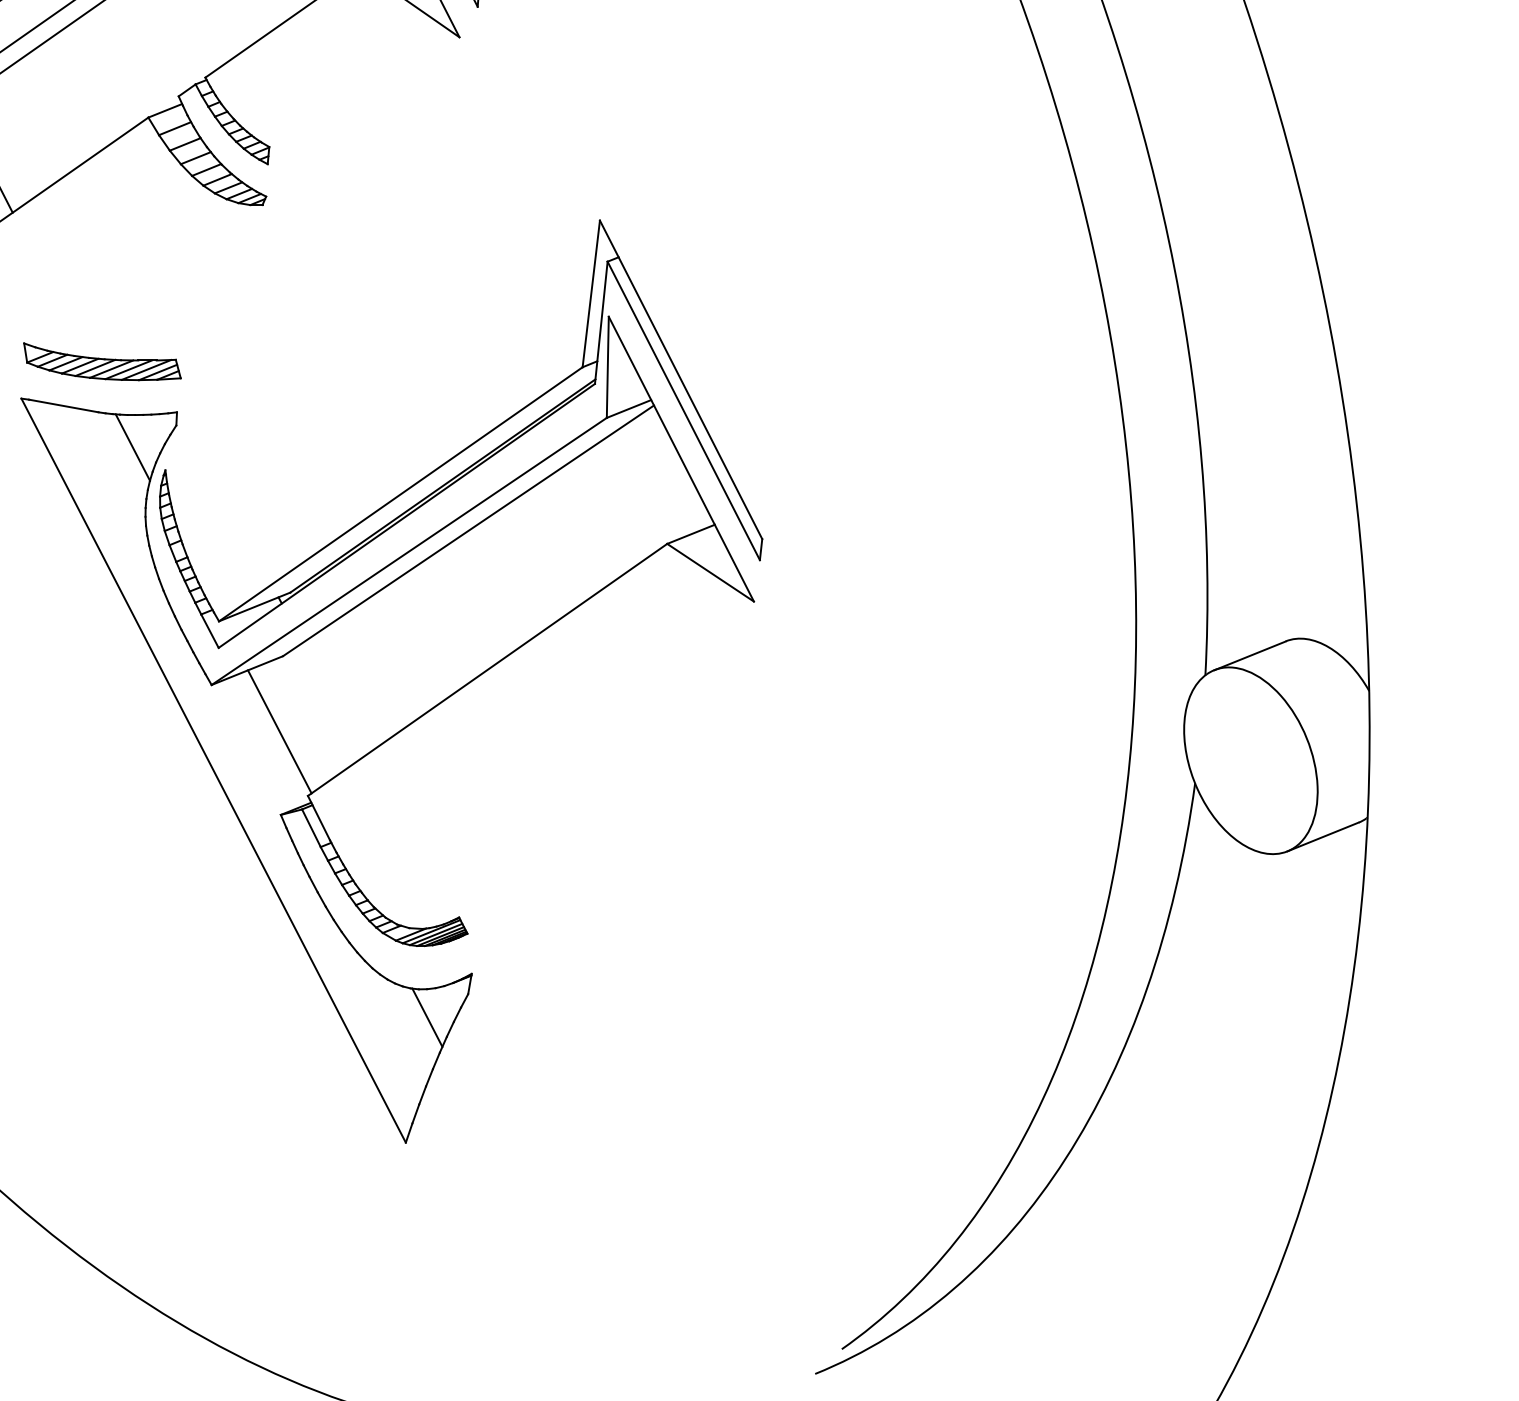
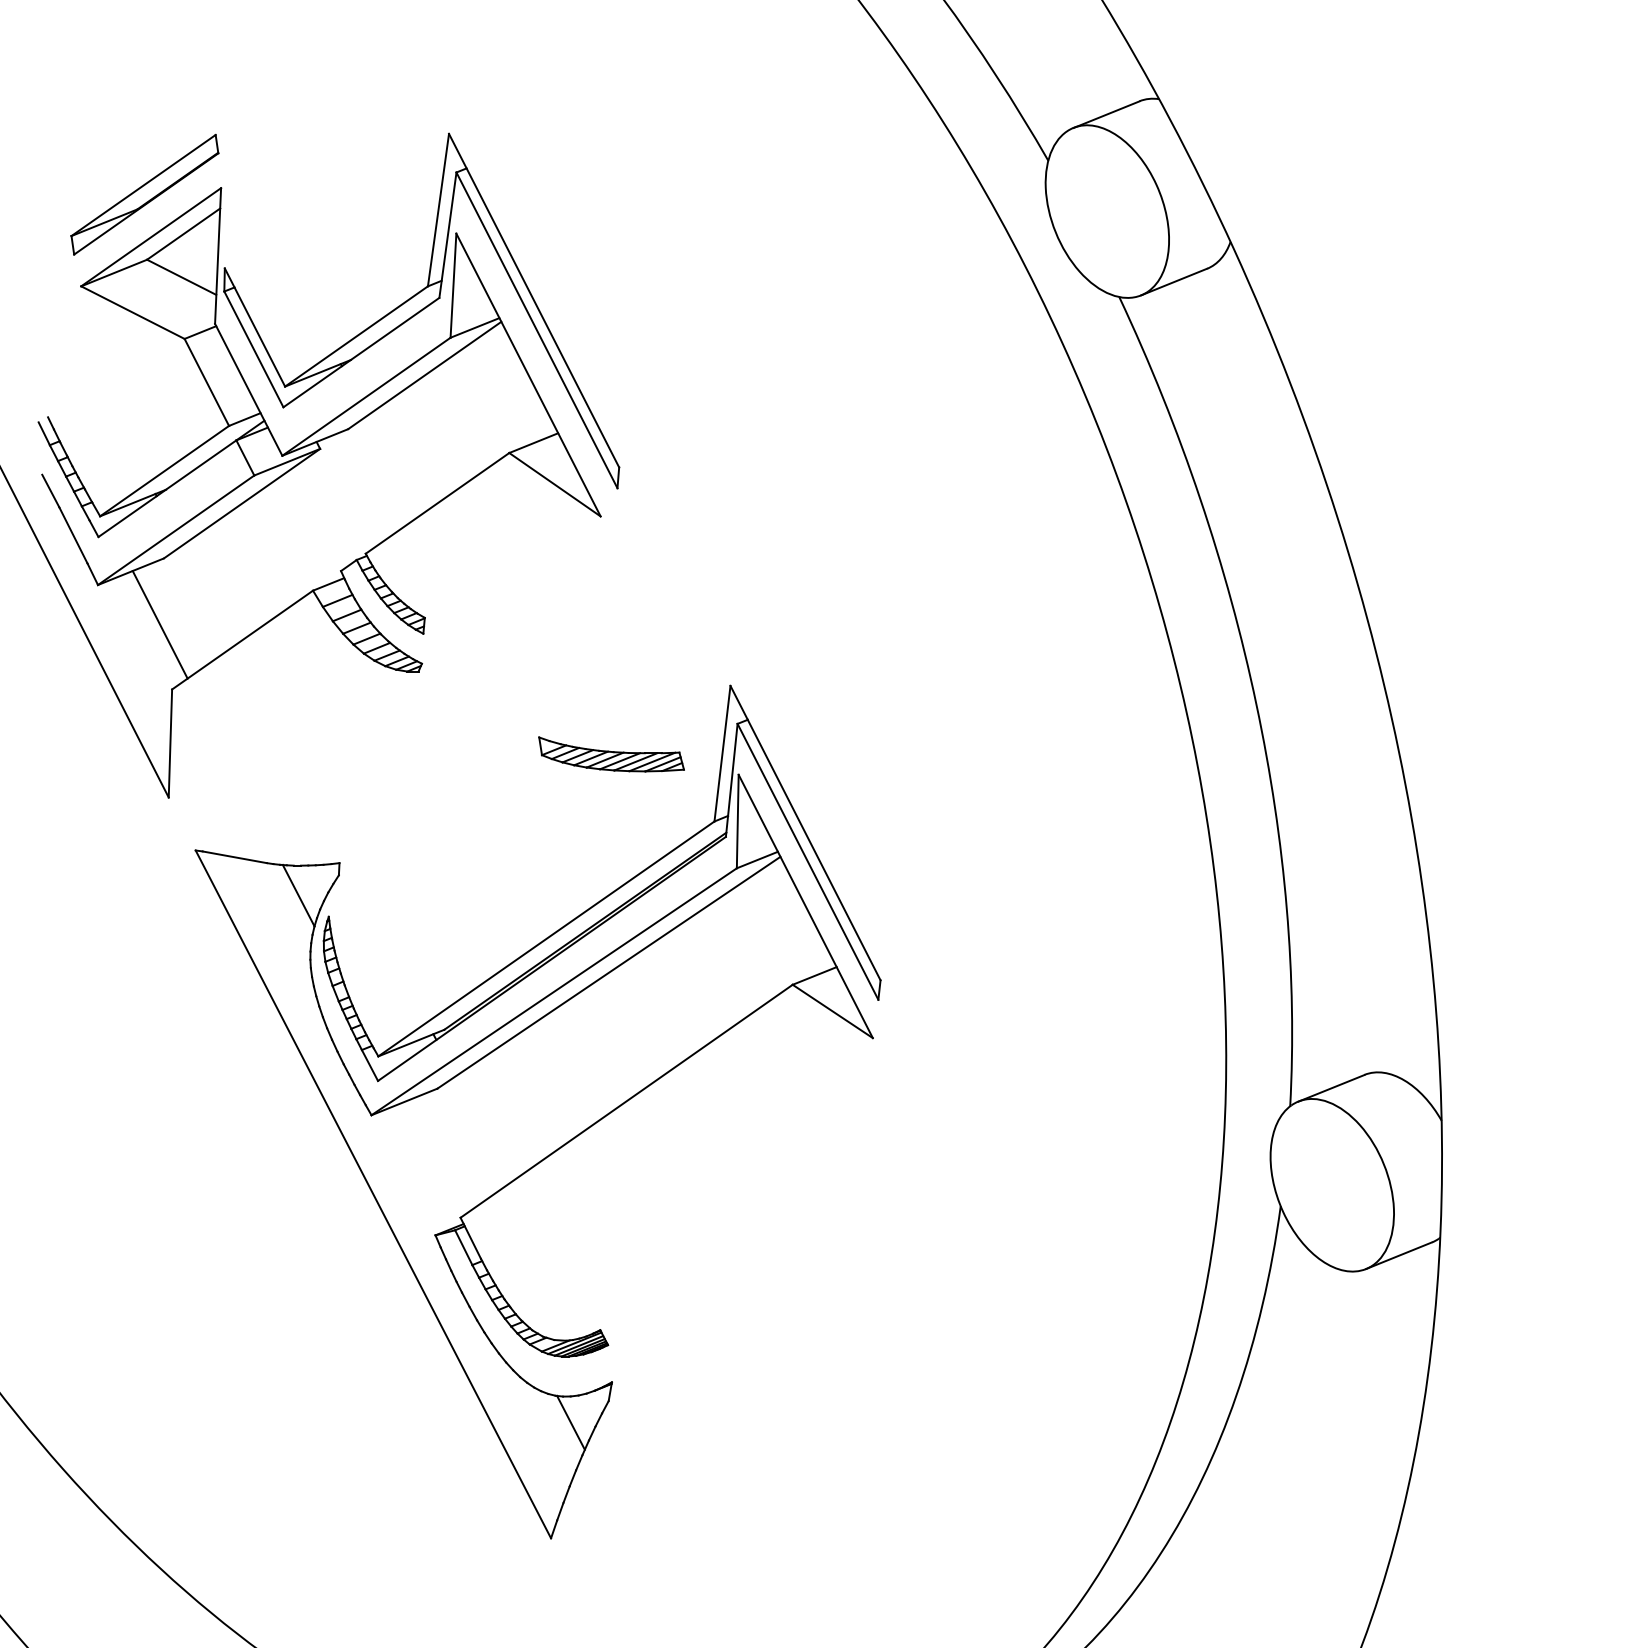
part: (102, 361) -> (611, 754), moved
line: (279, 731) -> (434, 1158), removed

